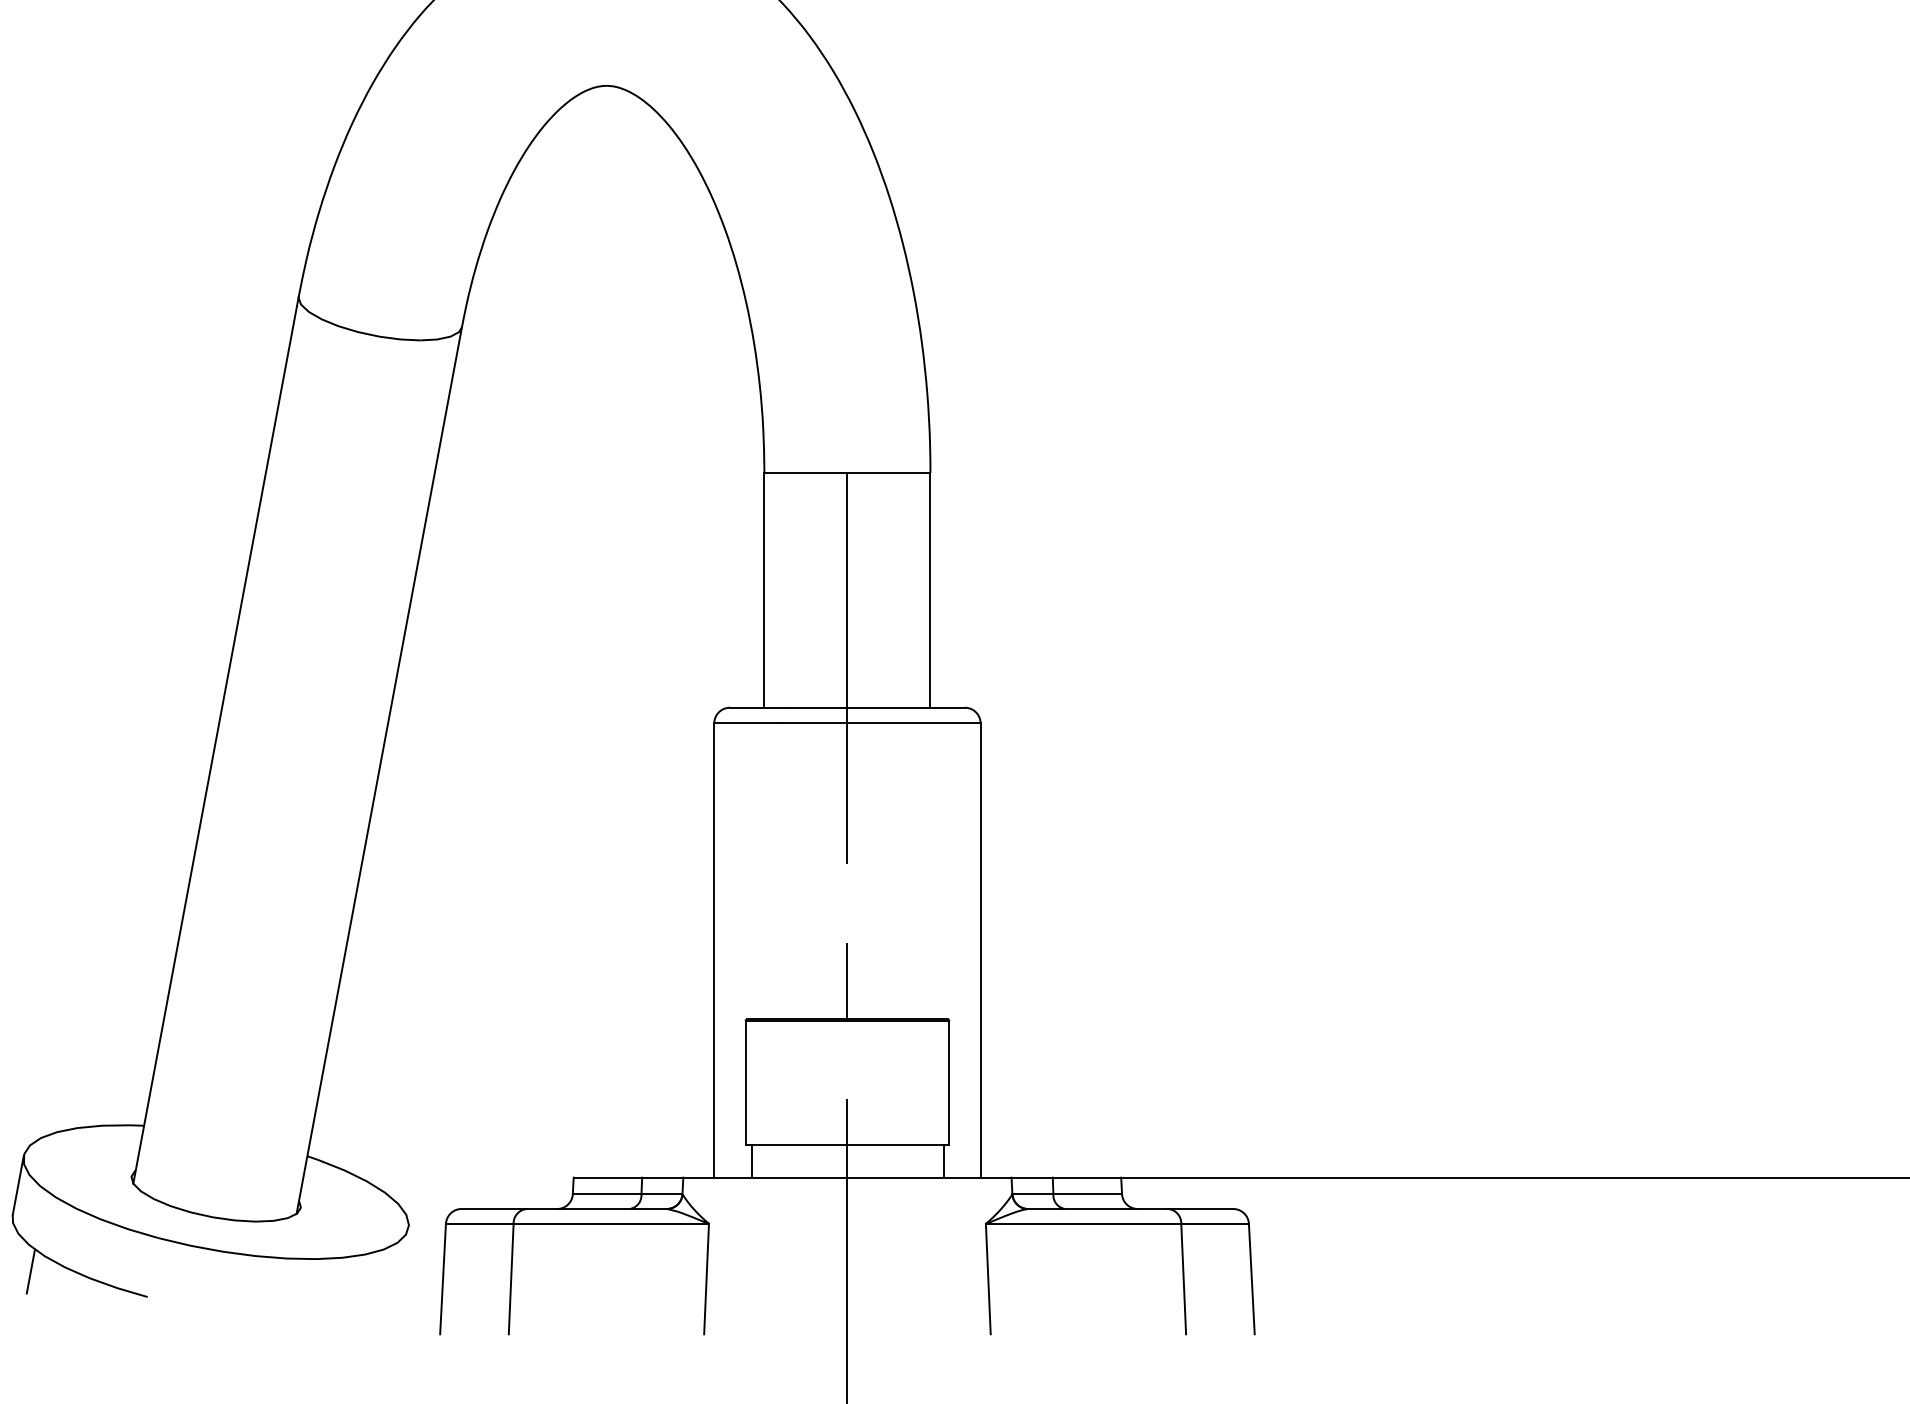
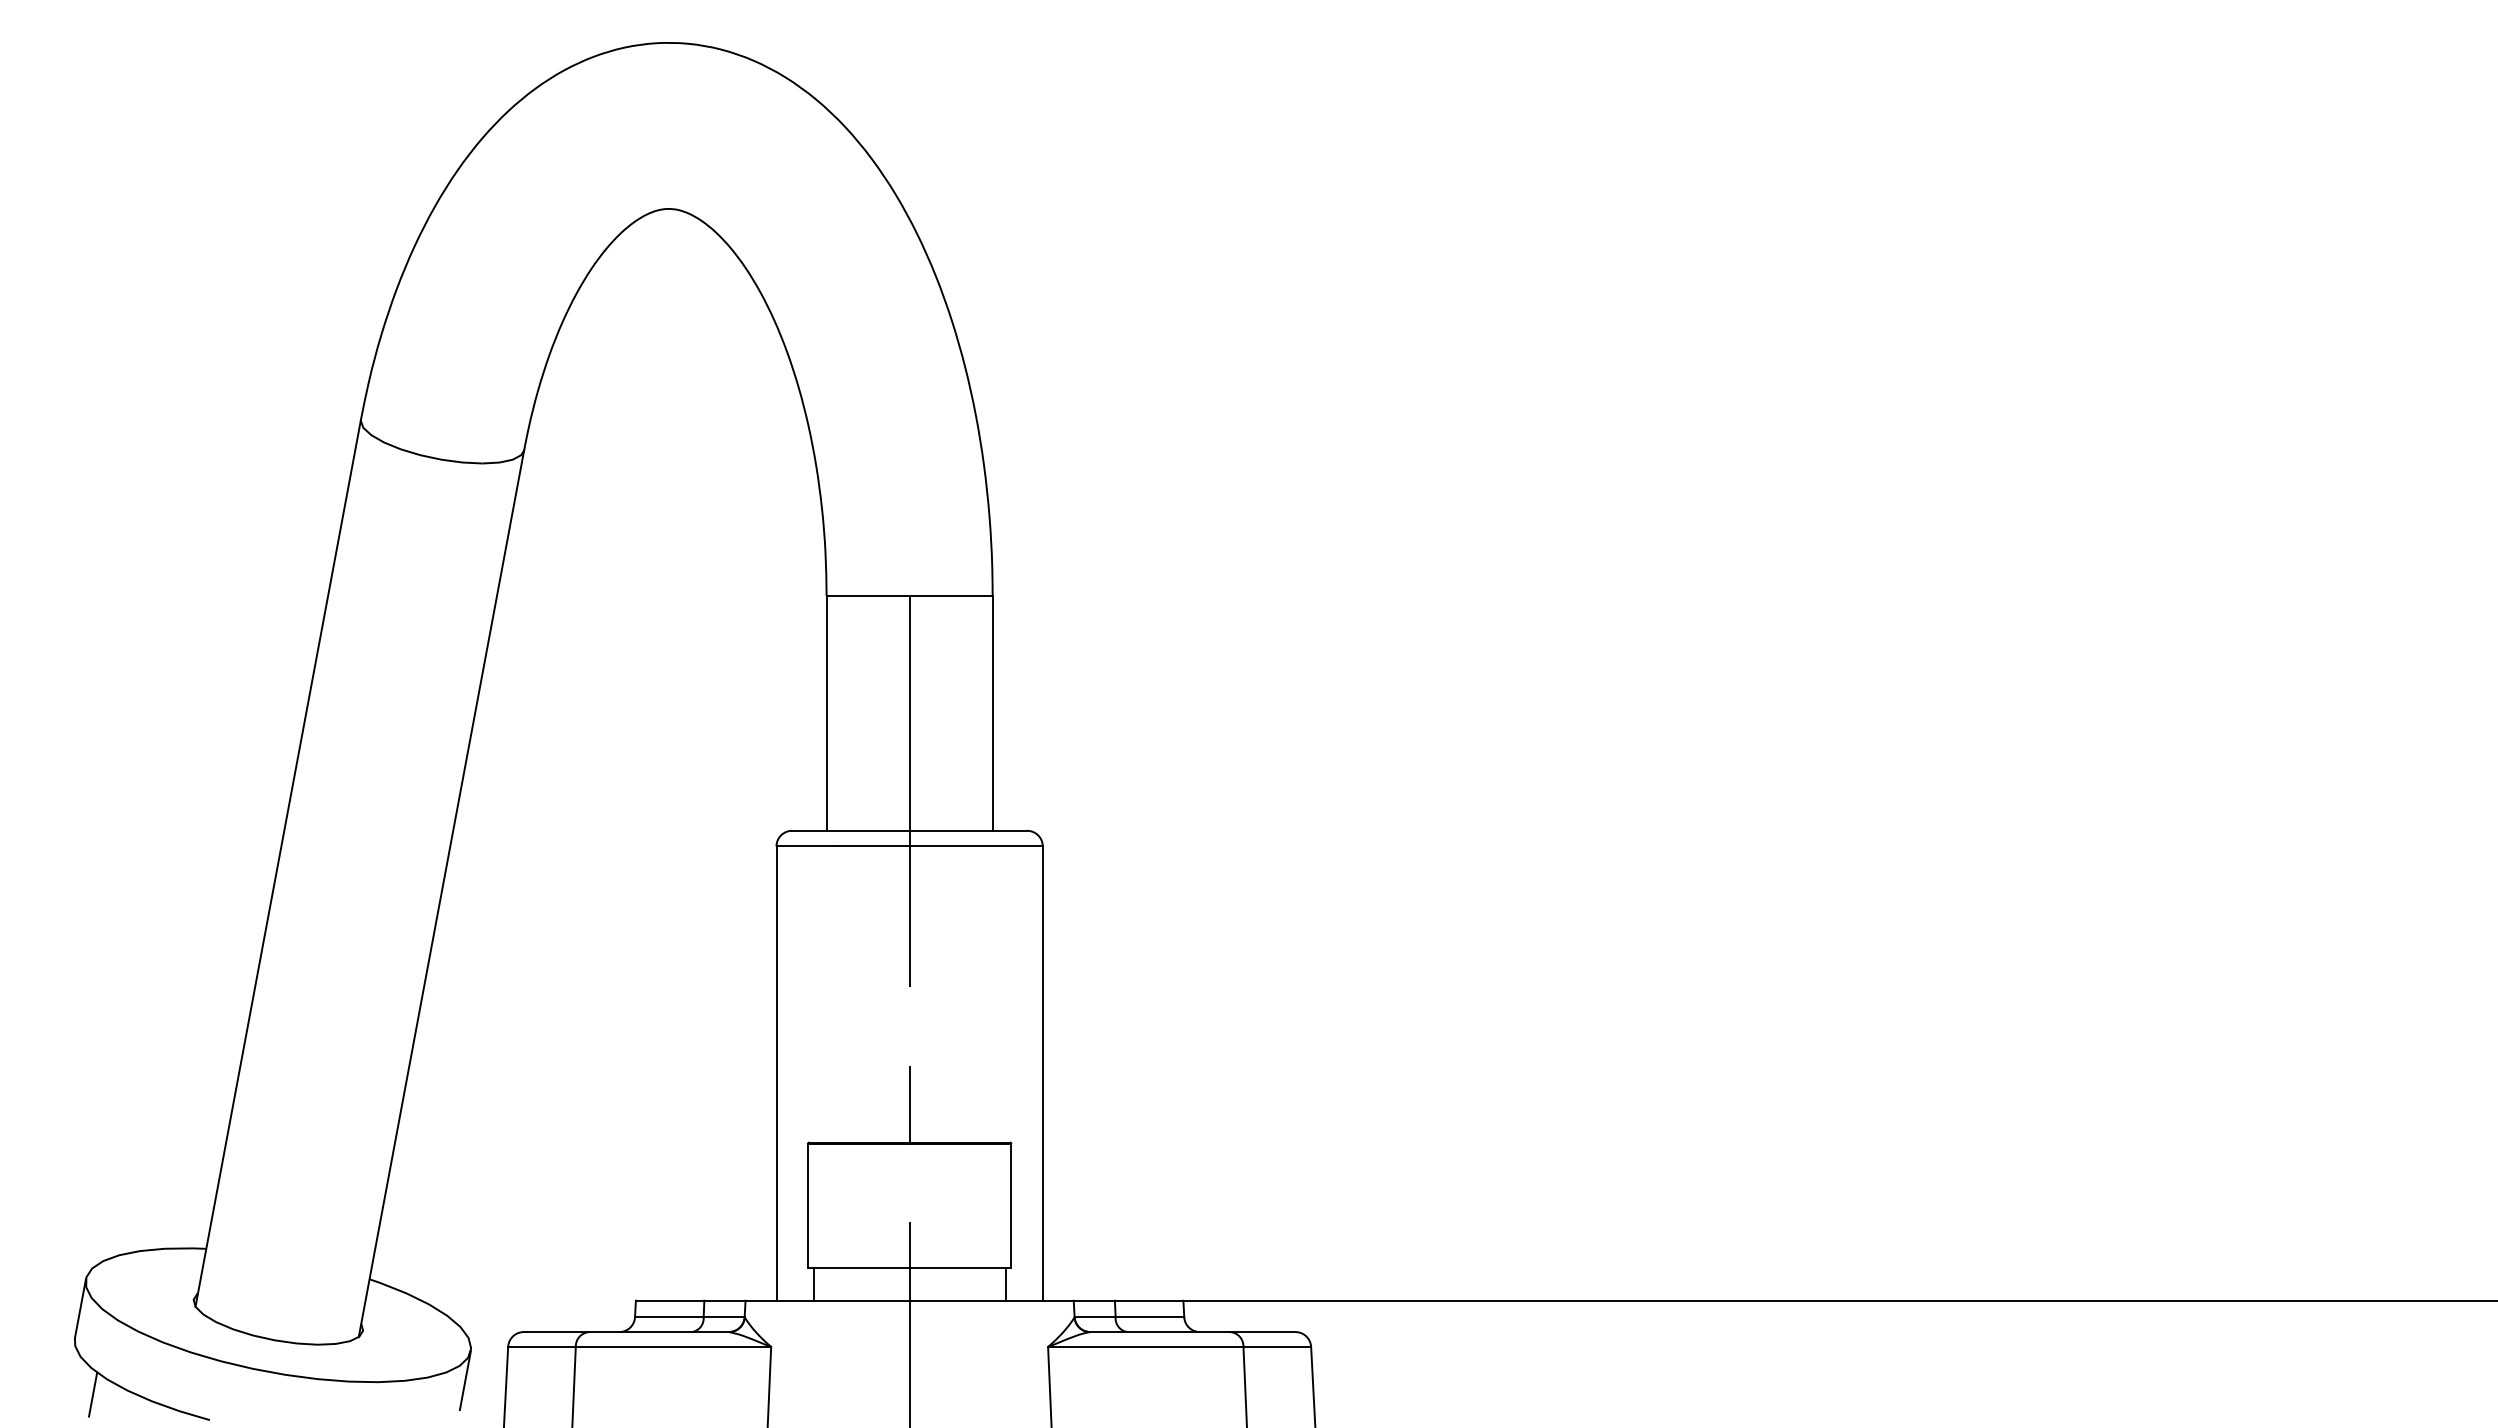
line: (402, 1257) -> (464, 1380), added

